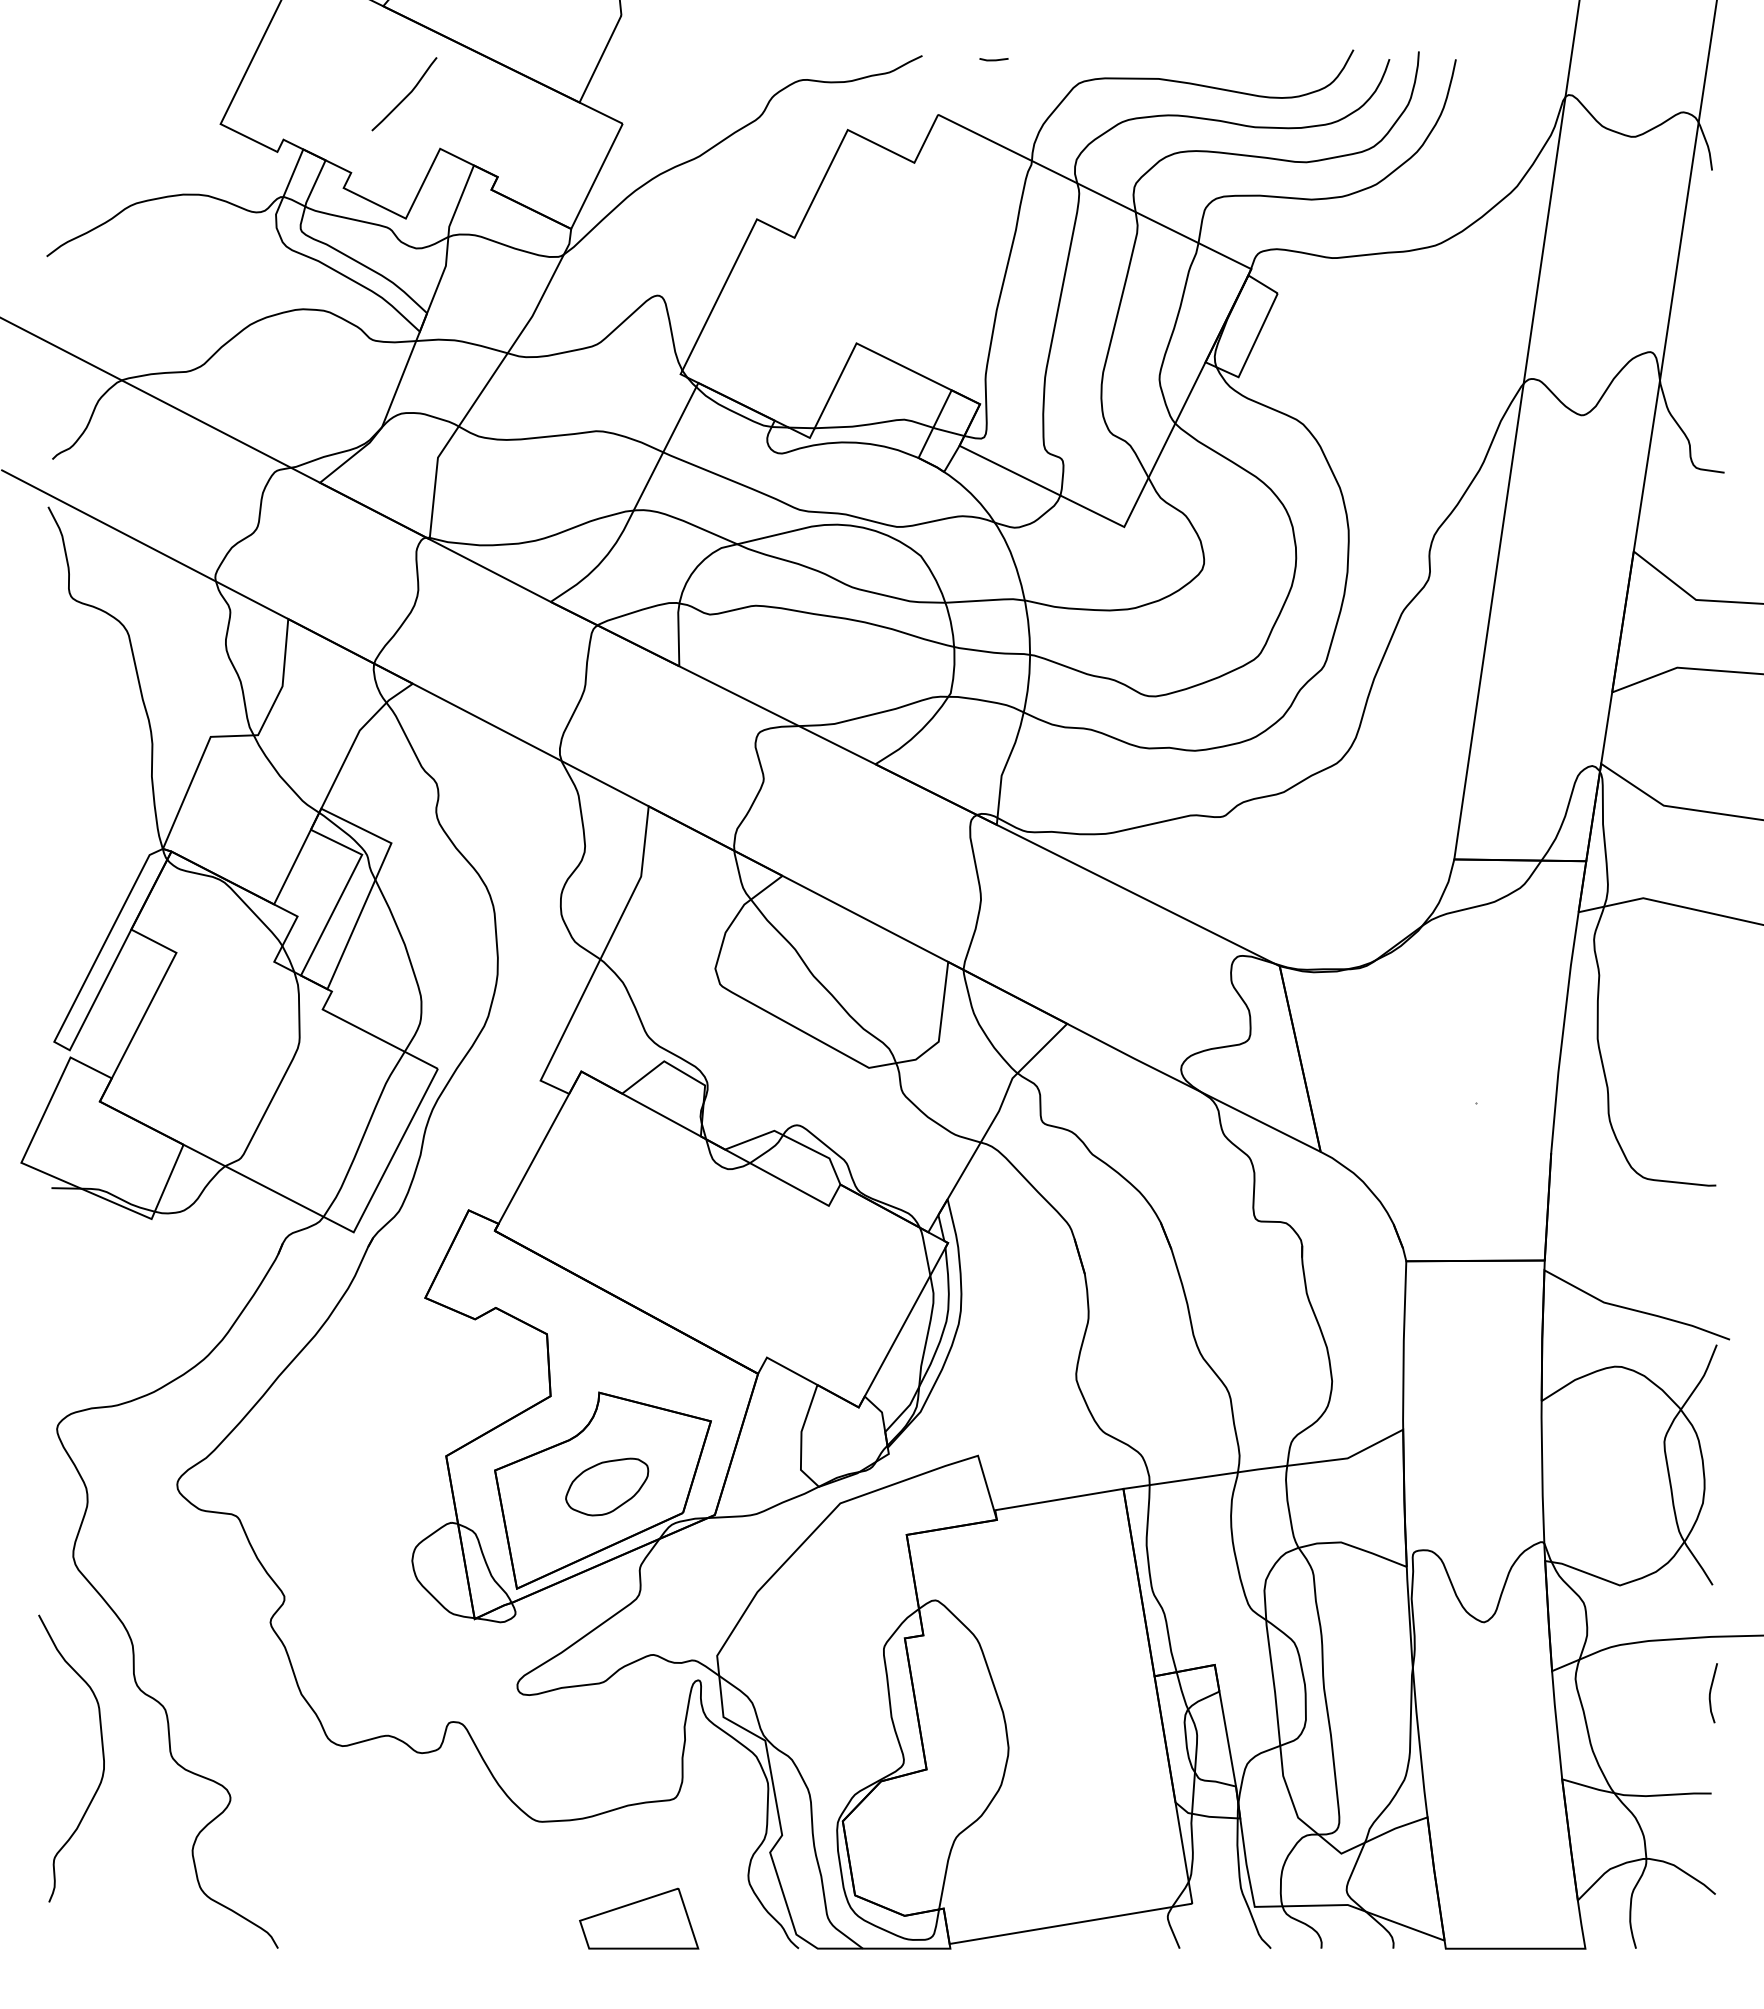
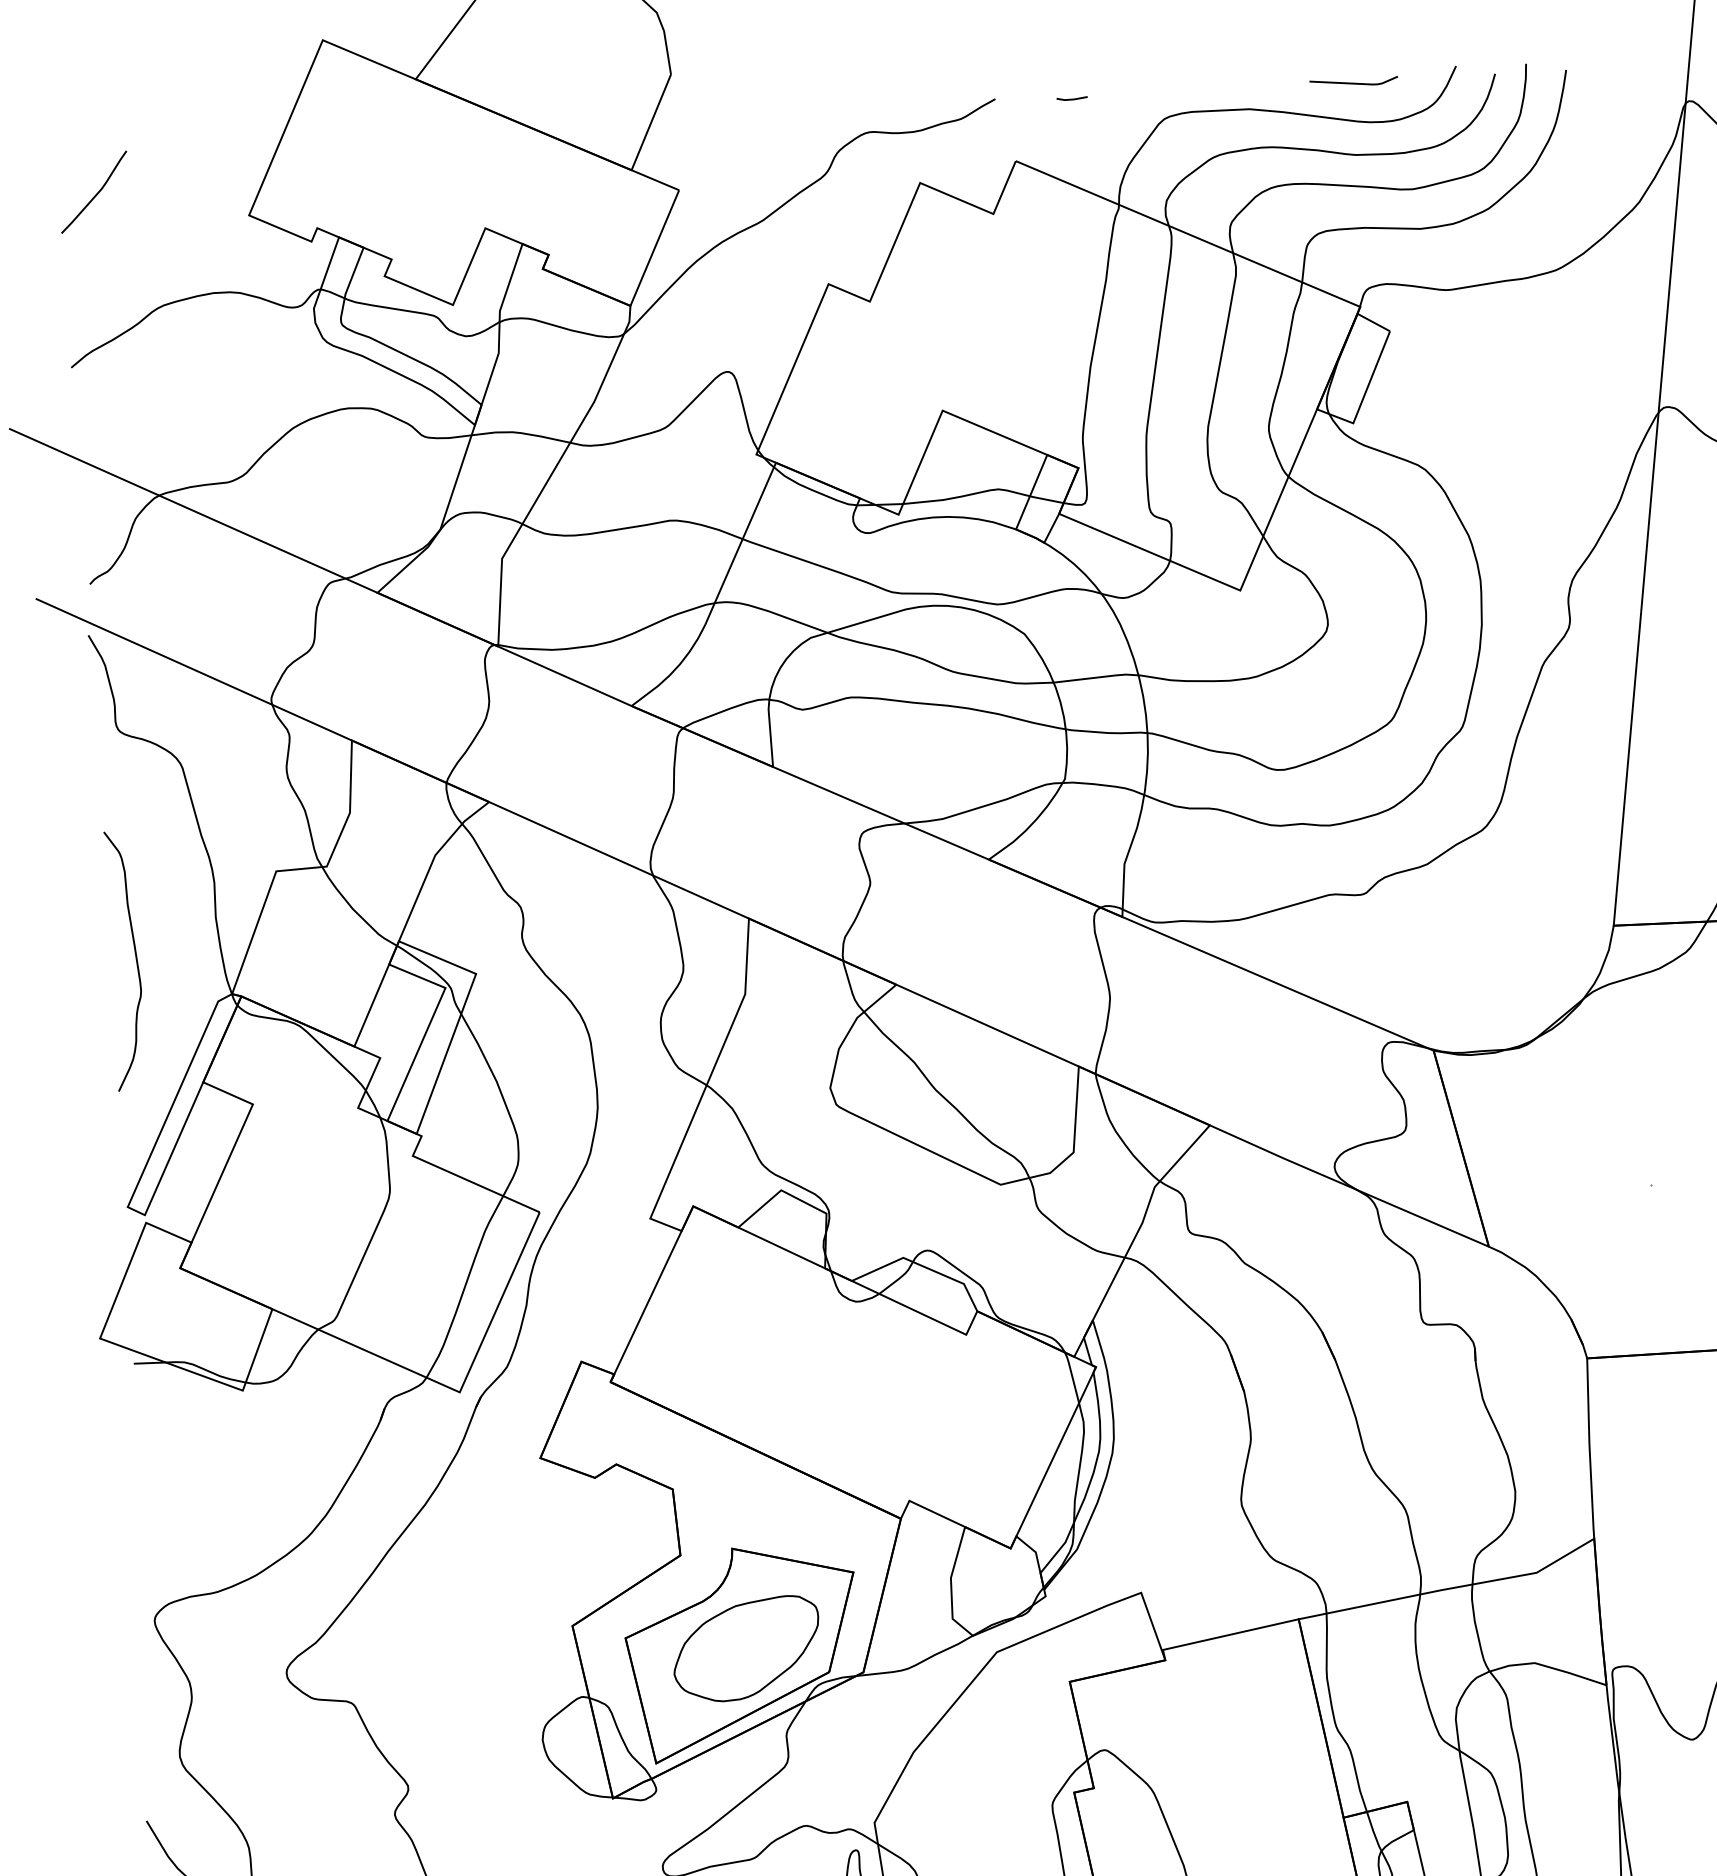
line: (1257, 59) -> (1353, 82), added
curve: (406, 95) -> (96, 193), moved
curve: (74, 809) -> (135, 957), added
part: (606, 1486) -> (745, 1648), size x1.67

